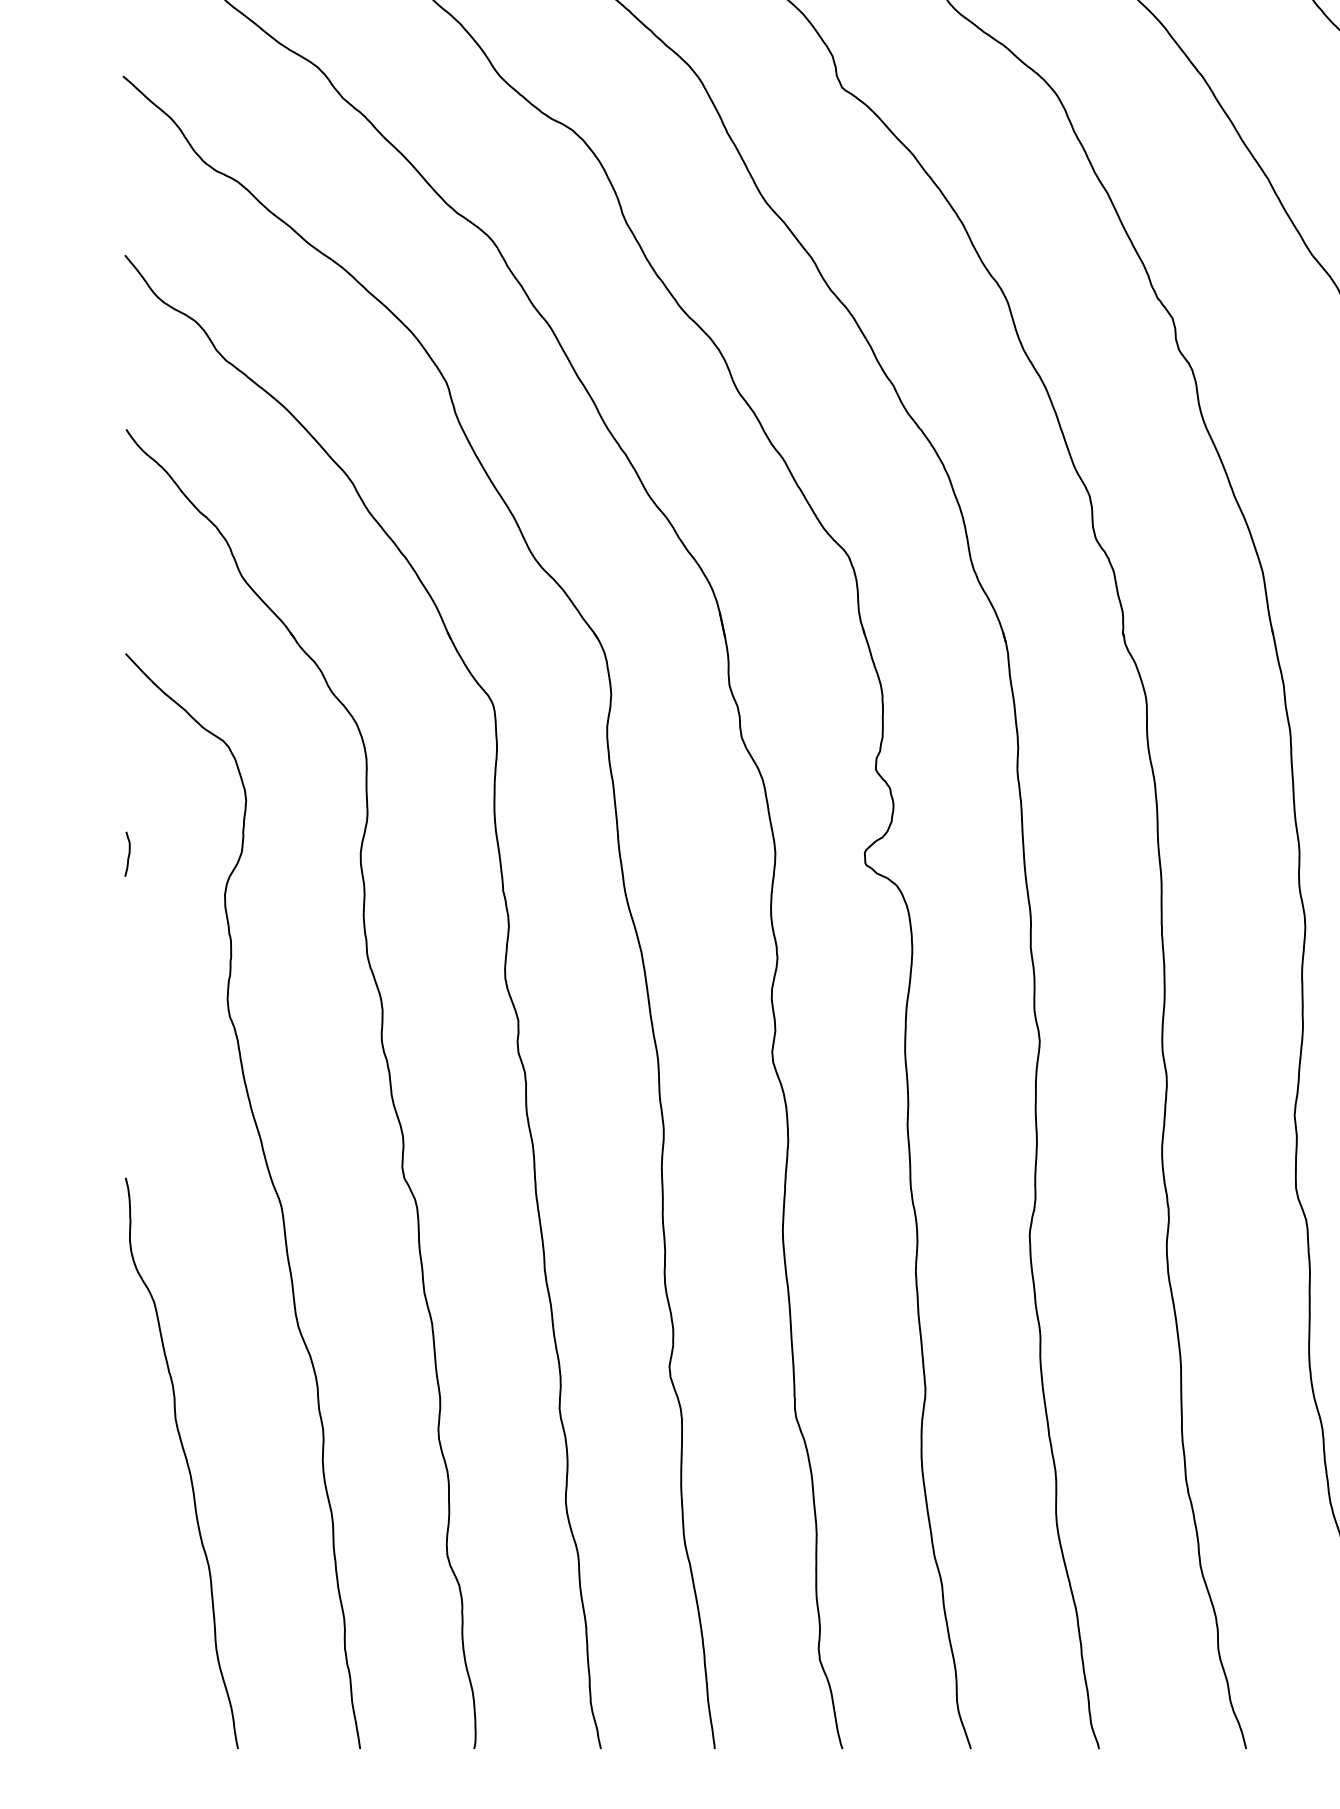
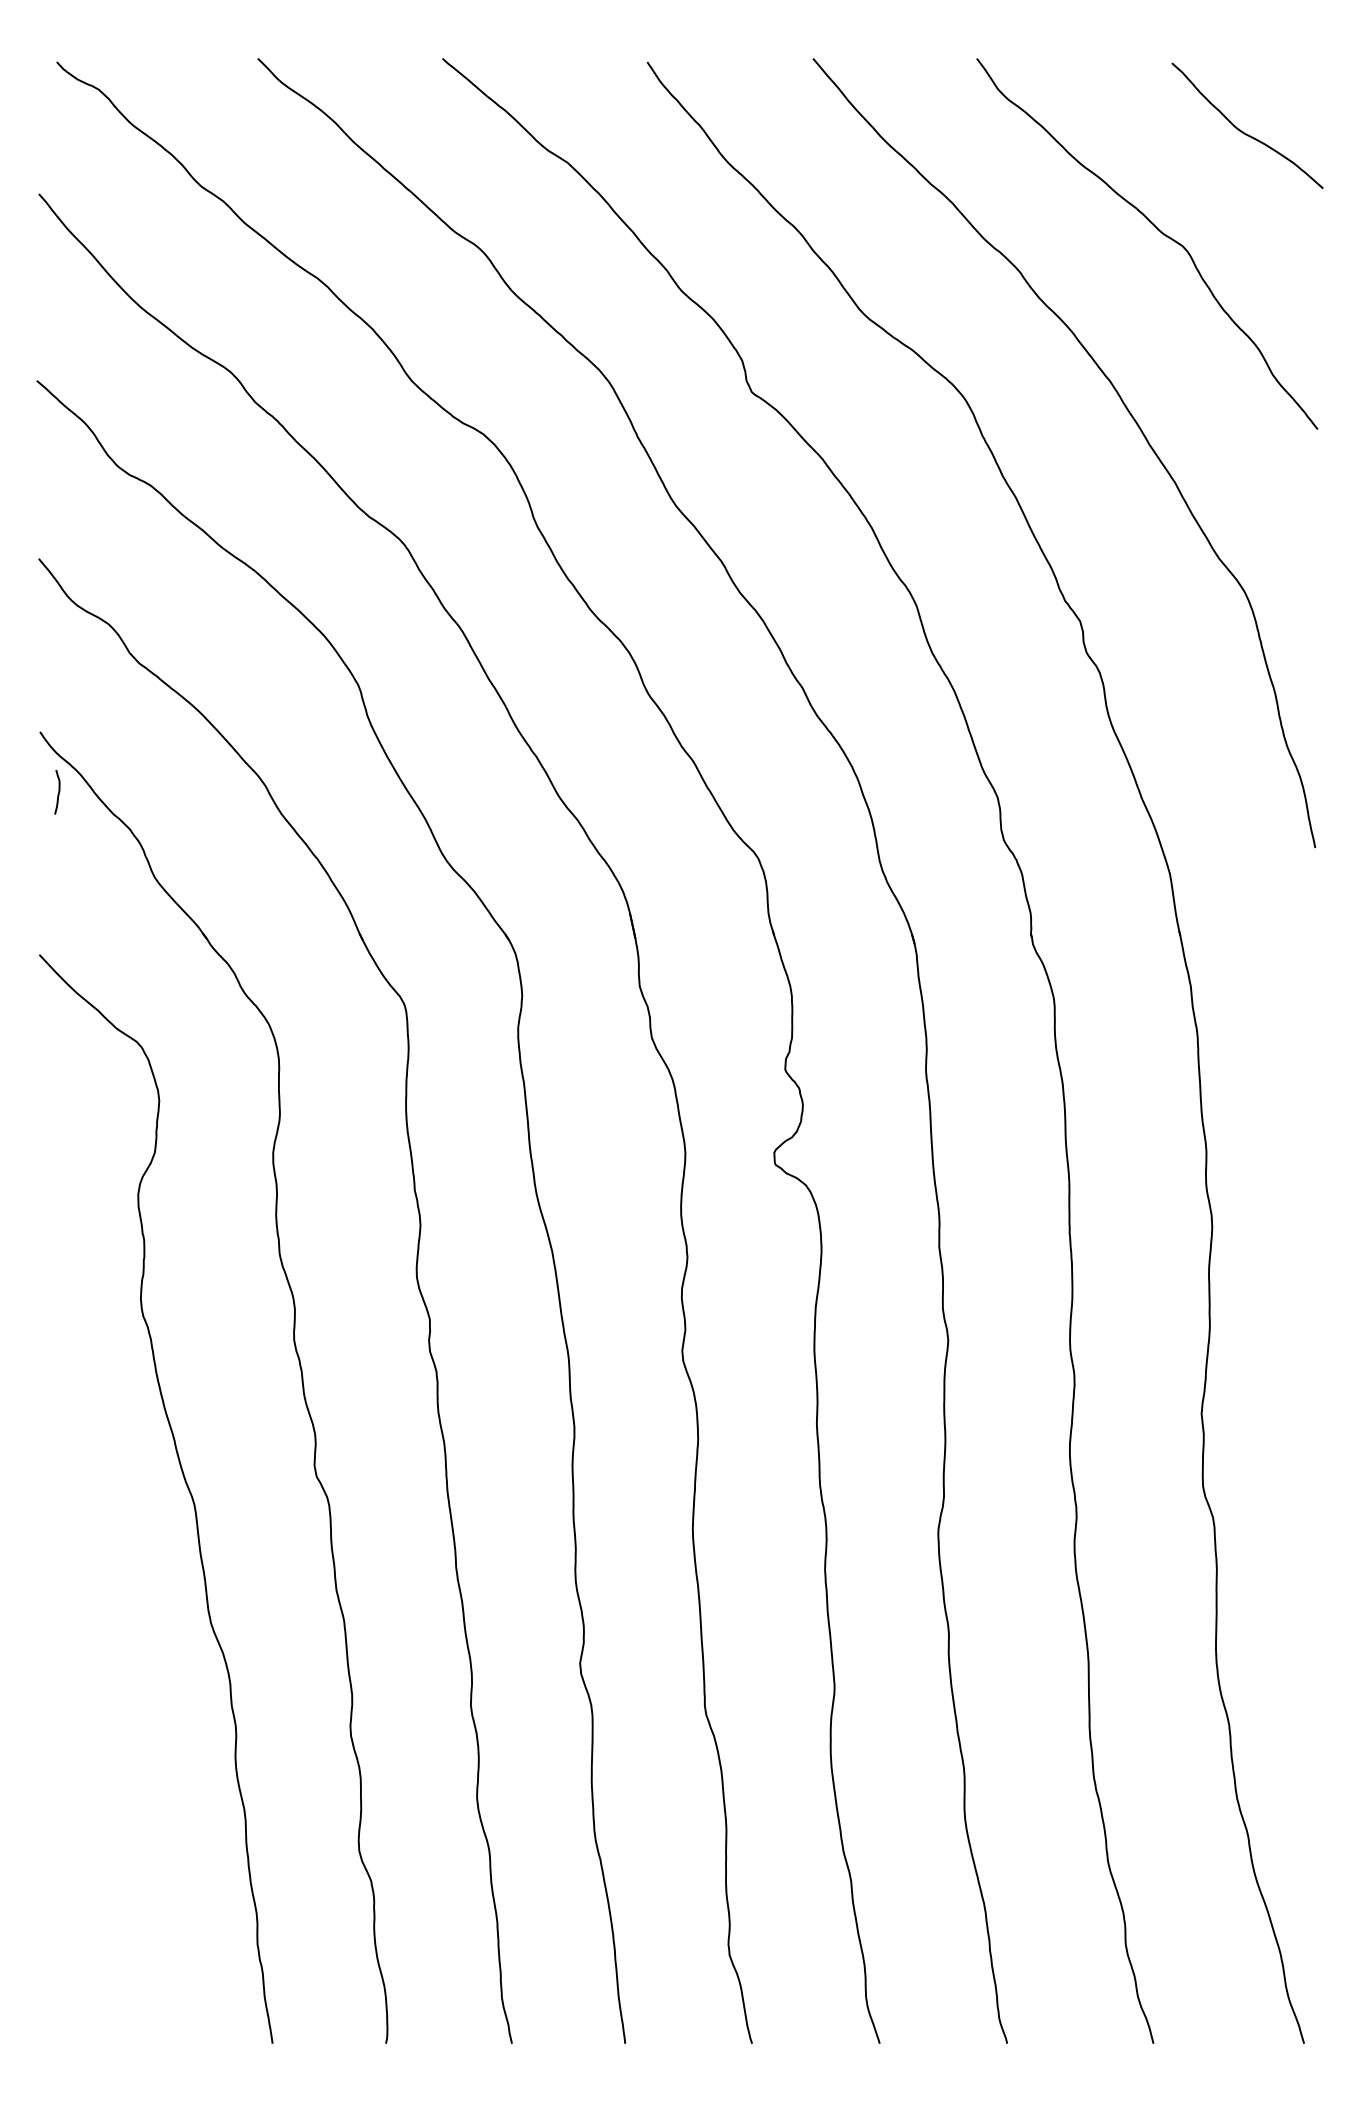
curve: (128, 853) -> (58, 791), moved
curve: (186, 1463) -> (99, 1759), removed

